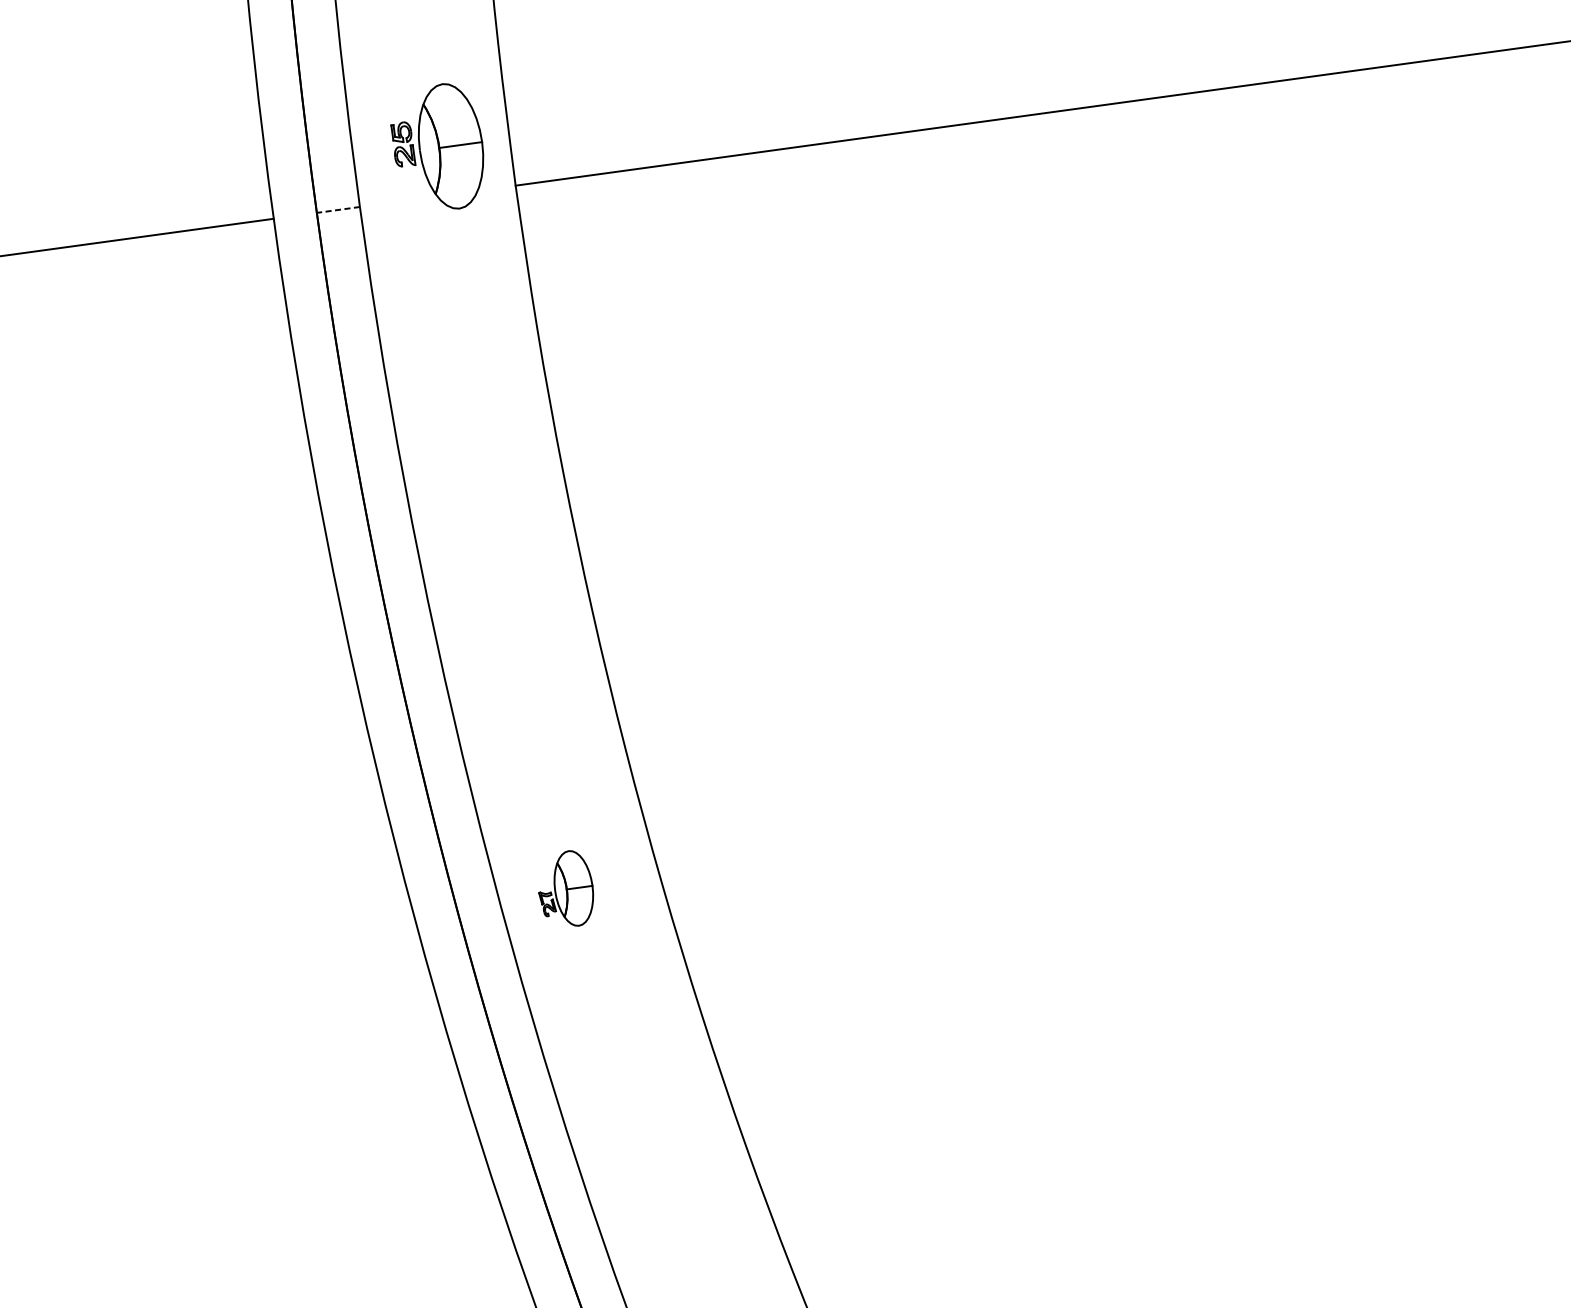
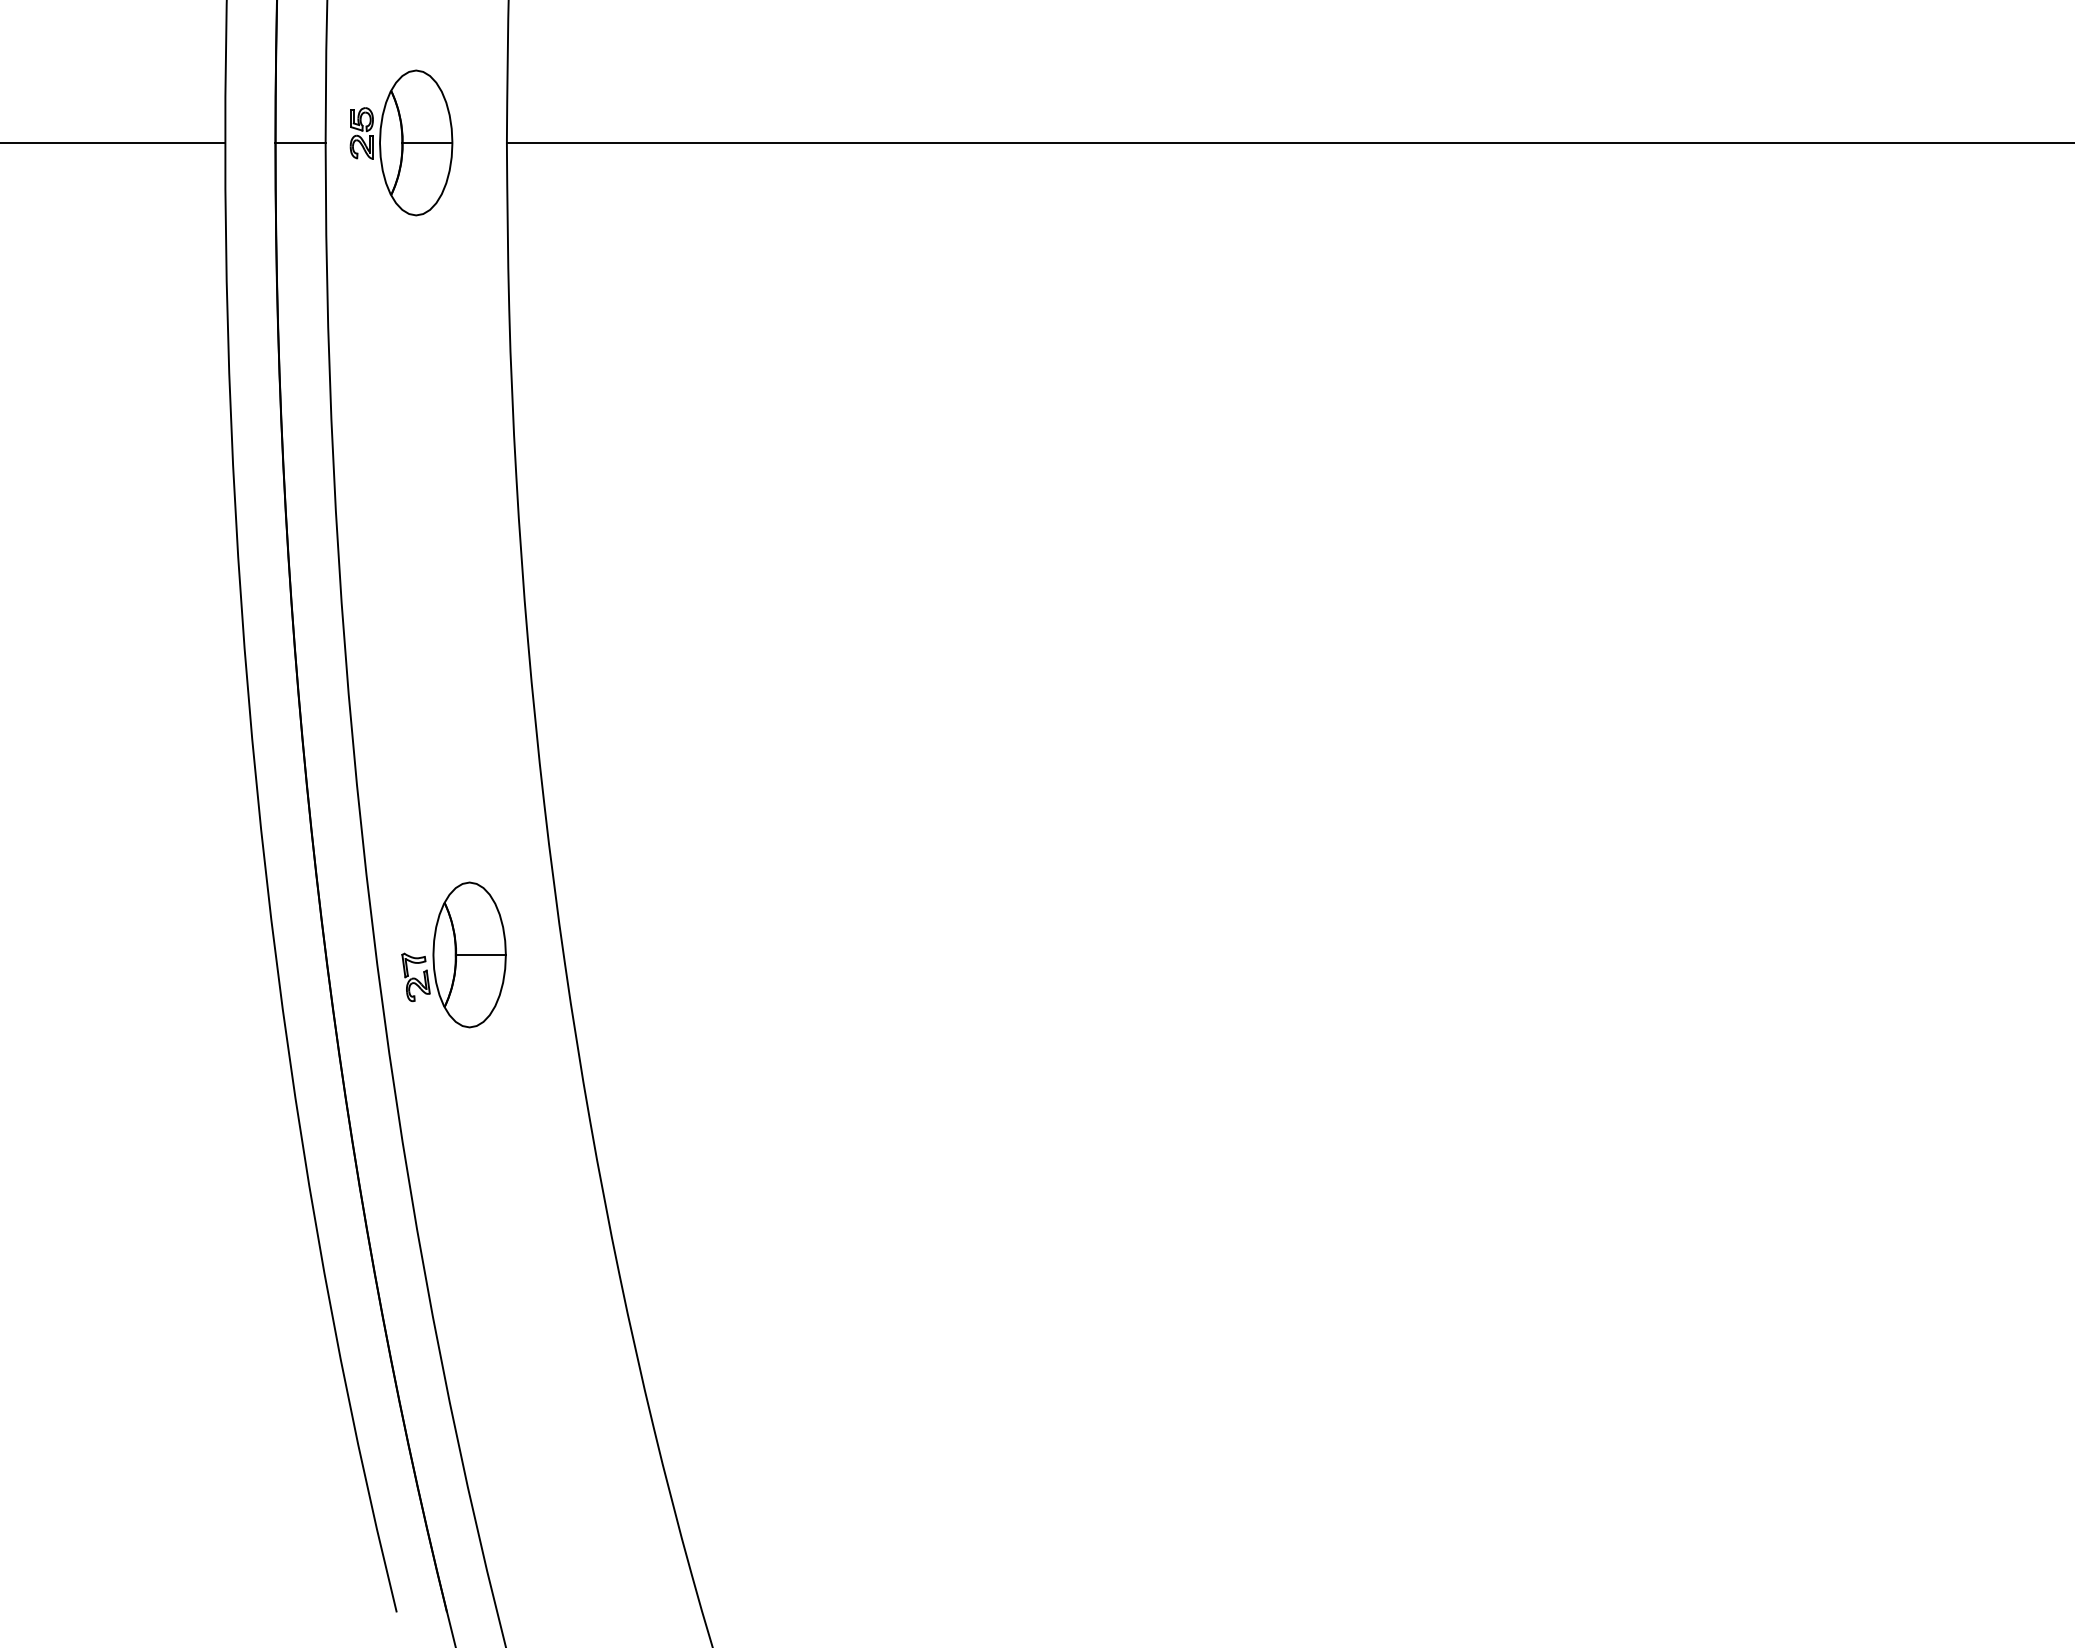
part: (438, 147) -> (401, 142), moved
line: (338, 209) -> (300, 142), dashed -> solid
part: (565, 889) -> (453, 954), size x1.67

